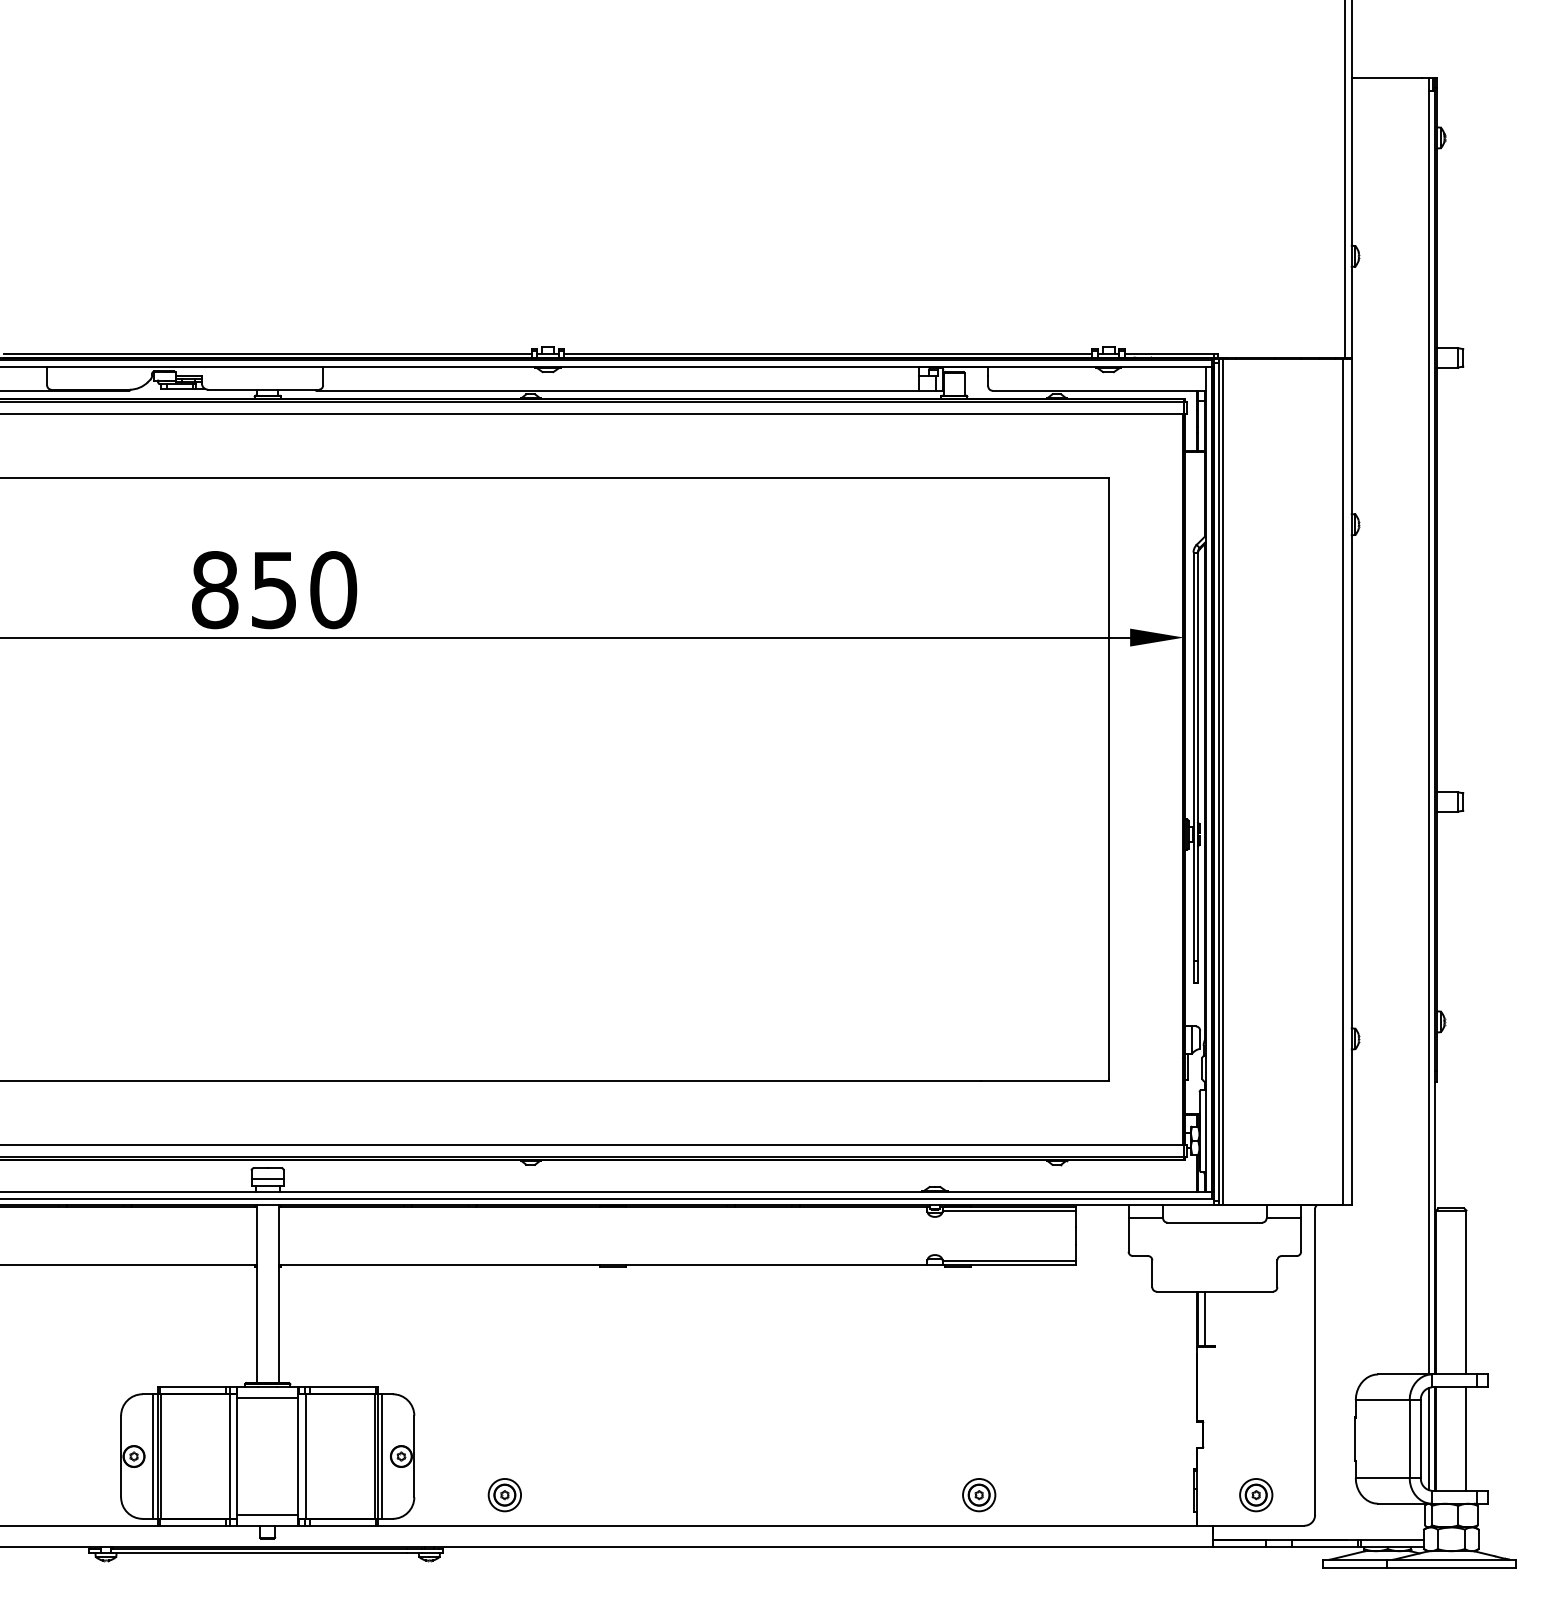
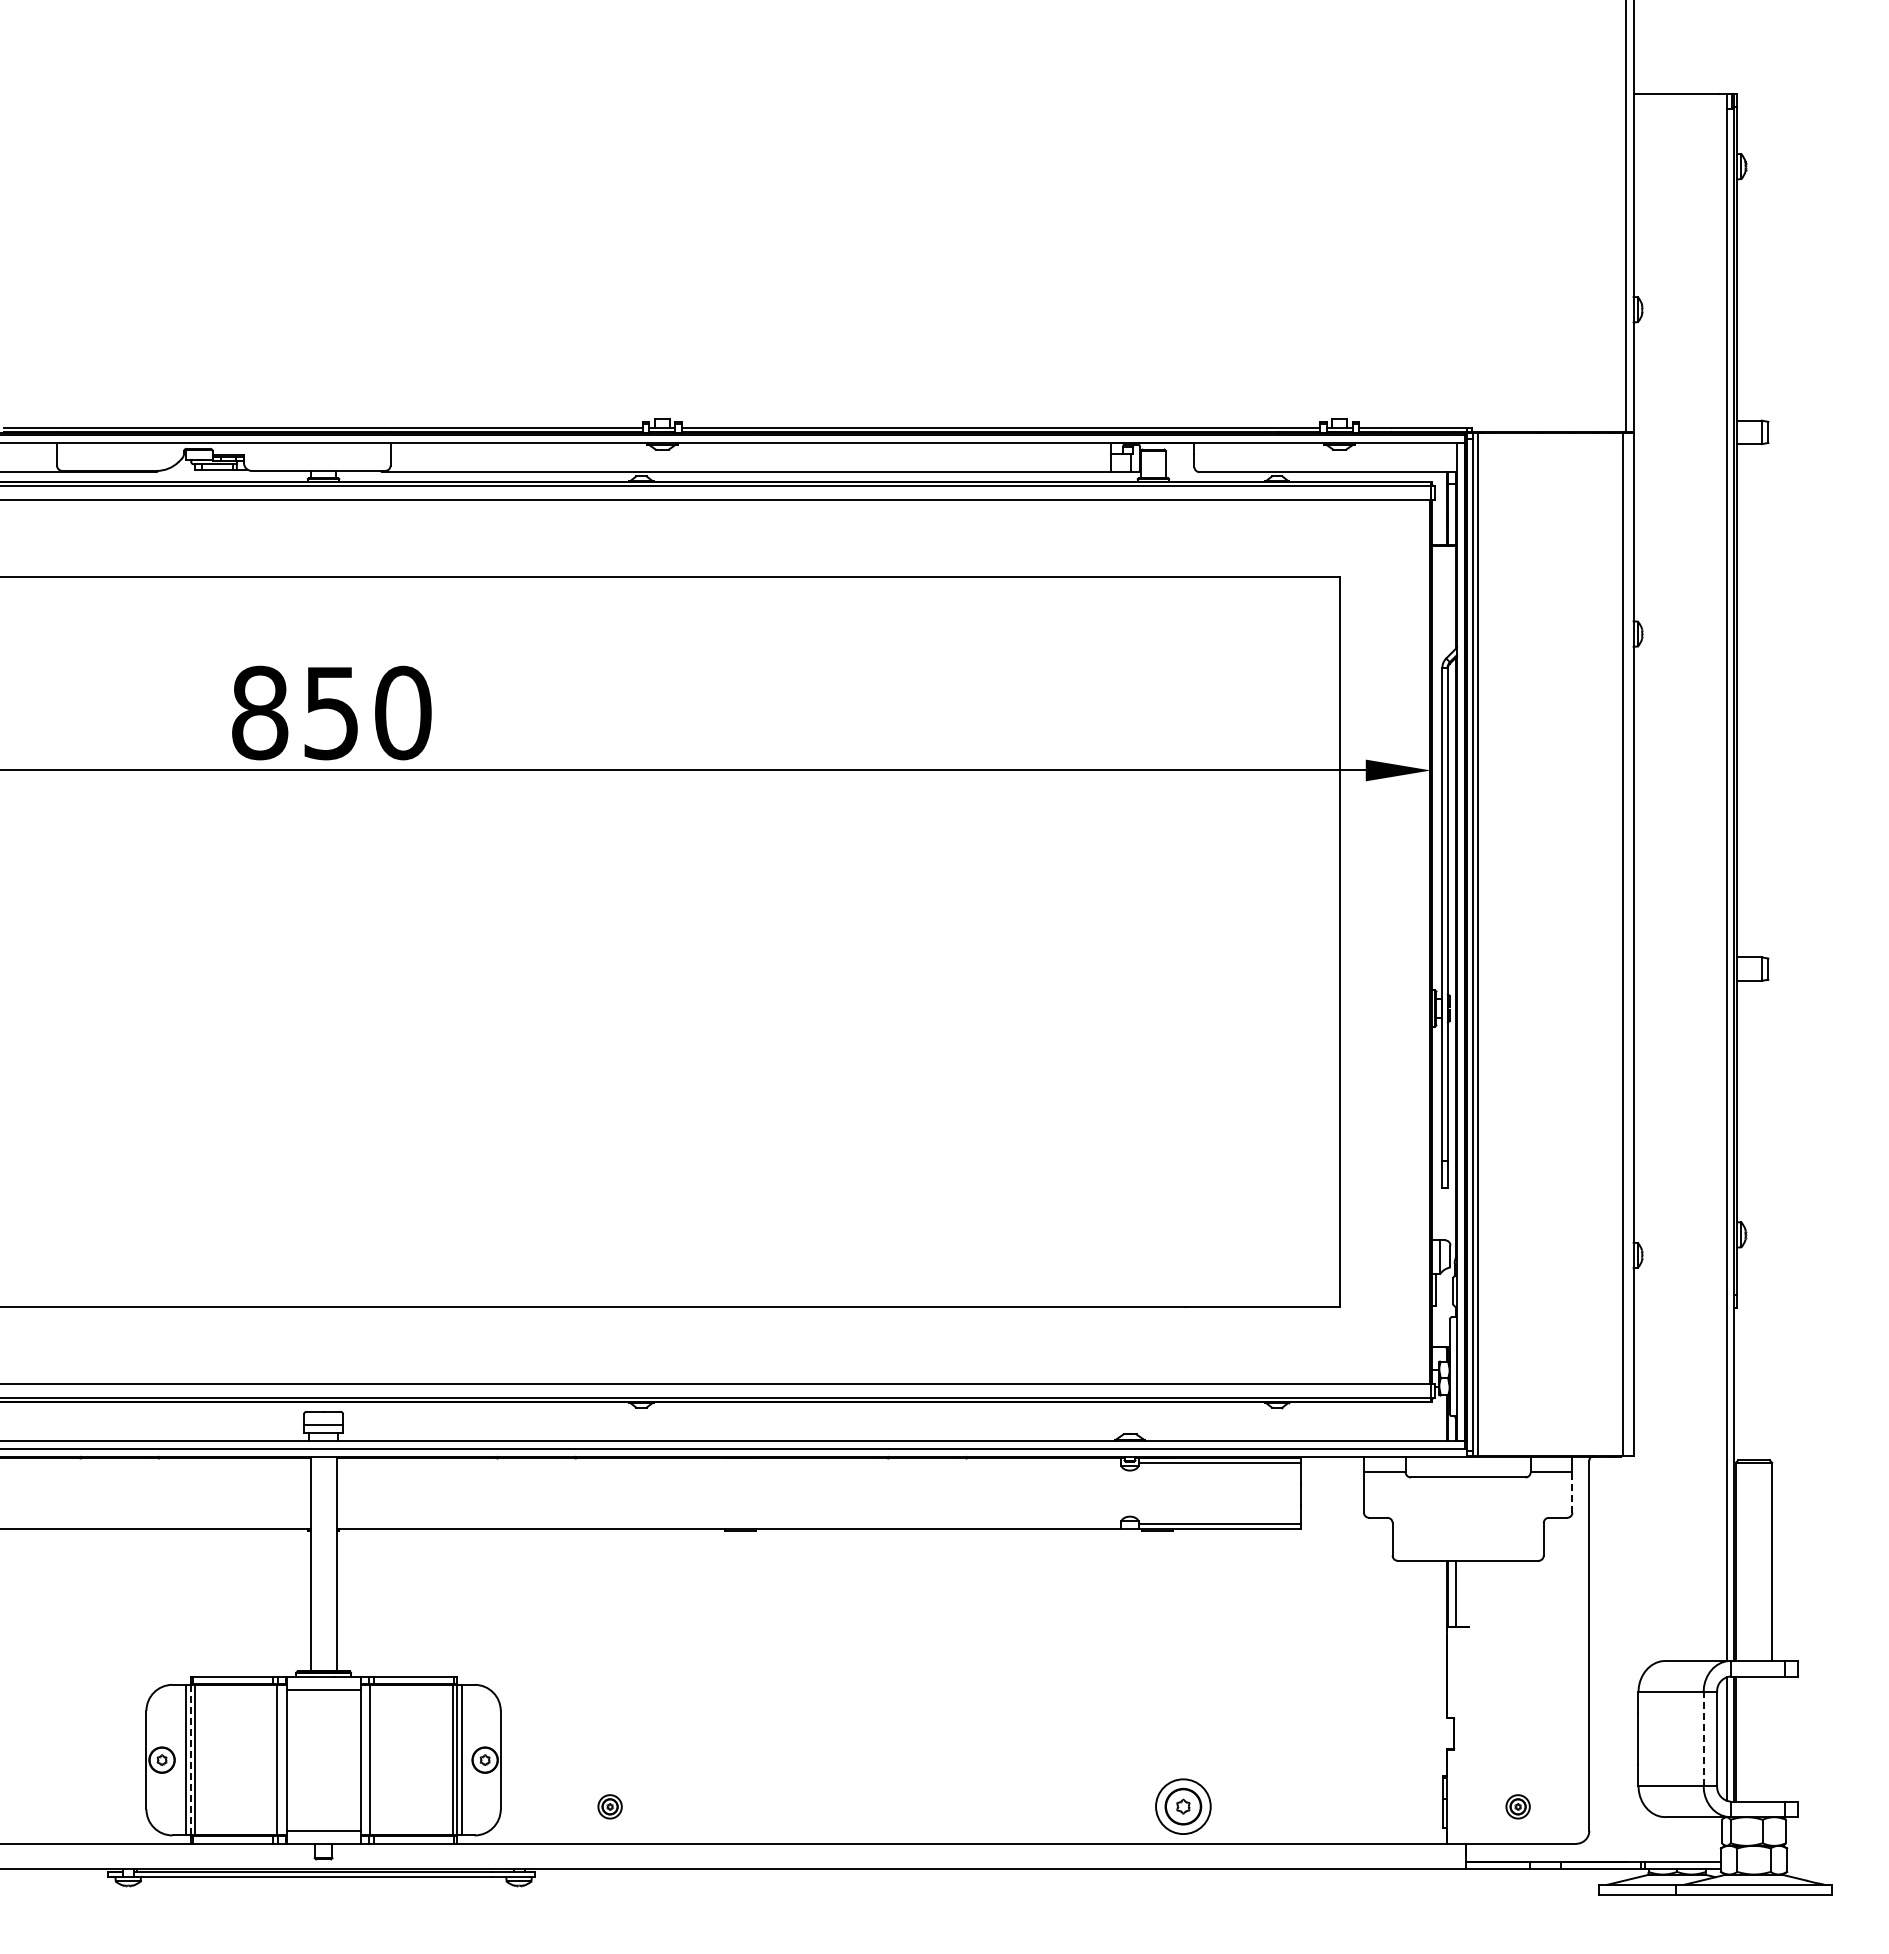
line: (1301, 1234) -> (1572, 1491), solid -> dashed
line: (1466, 1438) -> (1772, 1738), removed
line: (1409, 1439) -> (1703, 1739), solid -> dashed
line: (157, 1456) -> (190, 1760), solid -> dashed
part: (504, 1494) -> (609, 1806), size x0.6
part: (979, 1494) -> (1183, 1806), size x1.4
part: (1255, 1494) -> (1517, 1806), size x0.6

